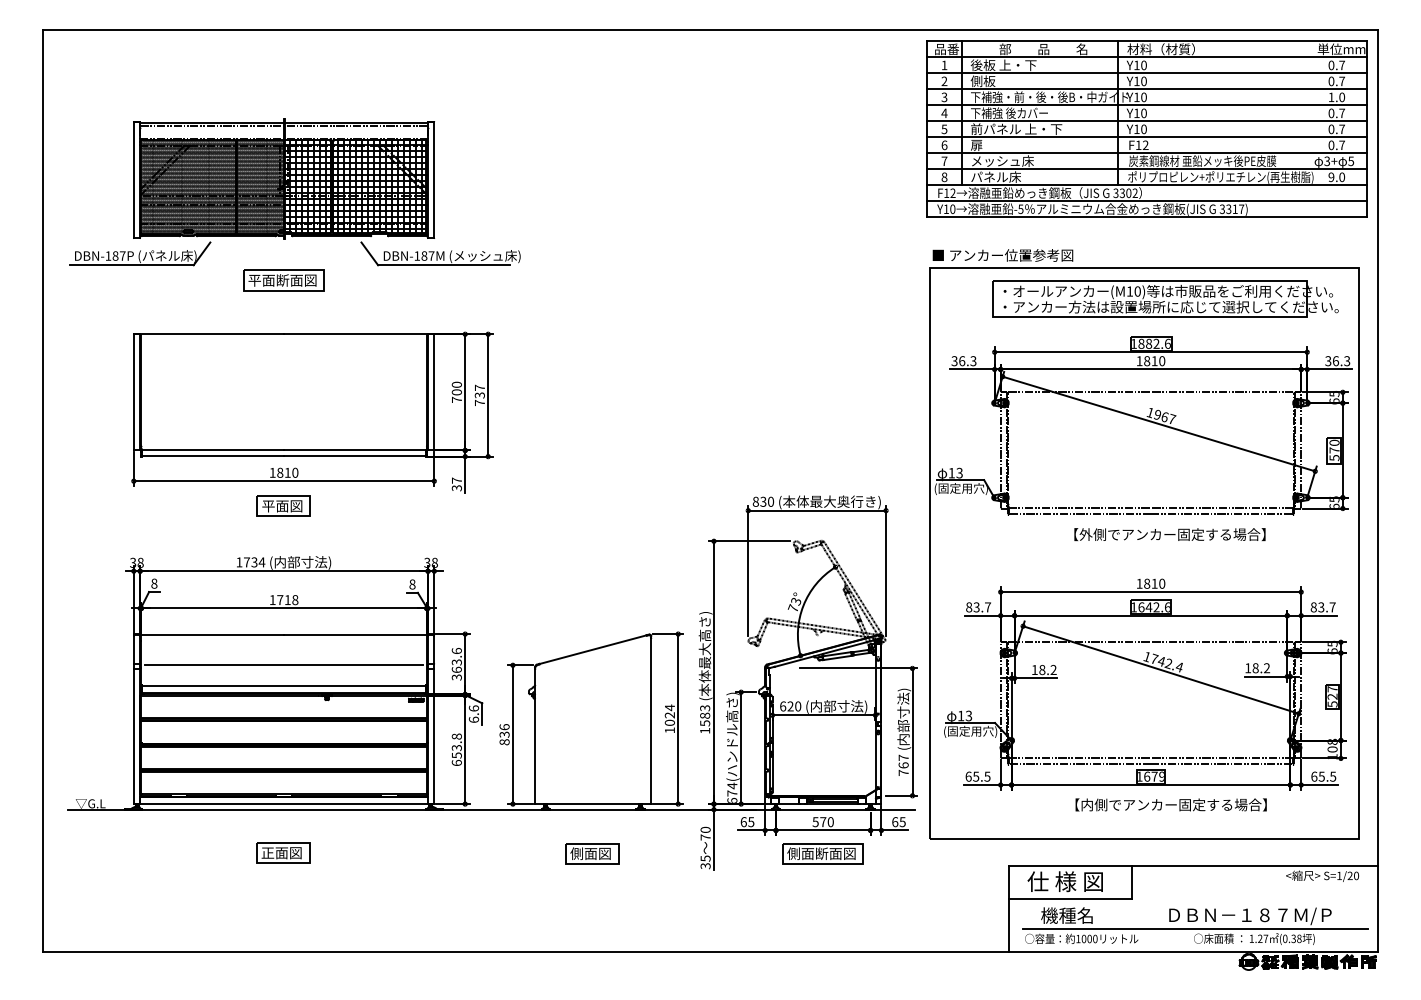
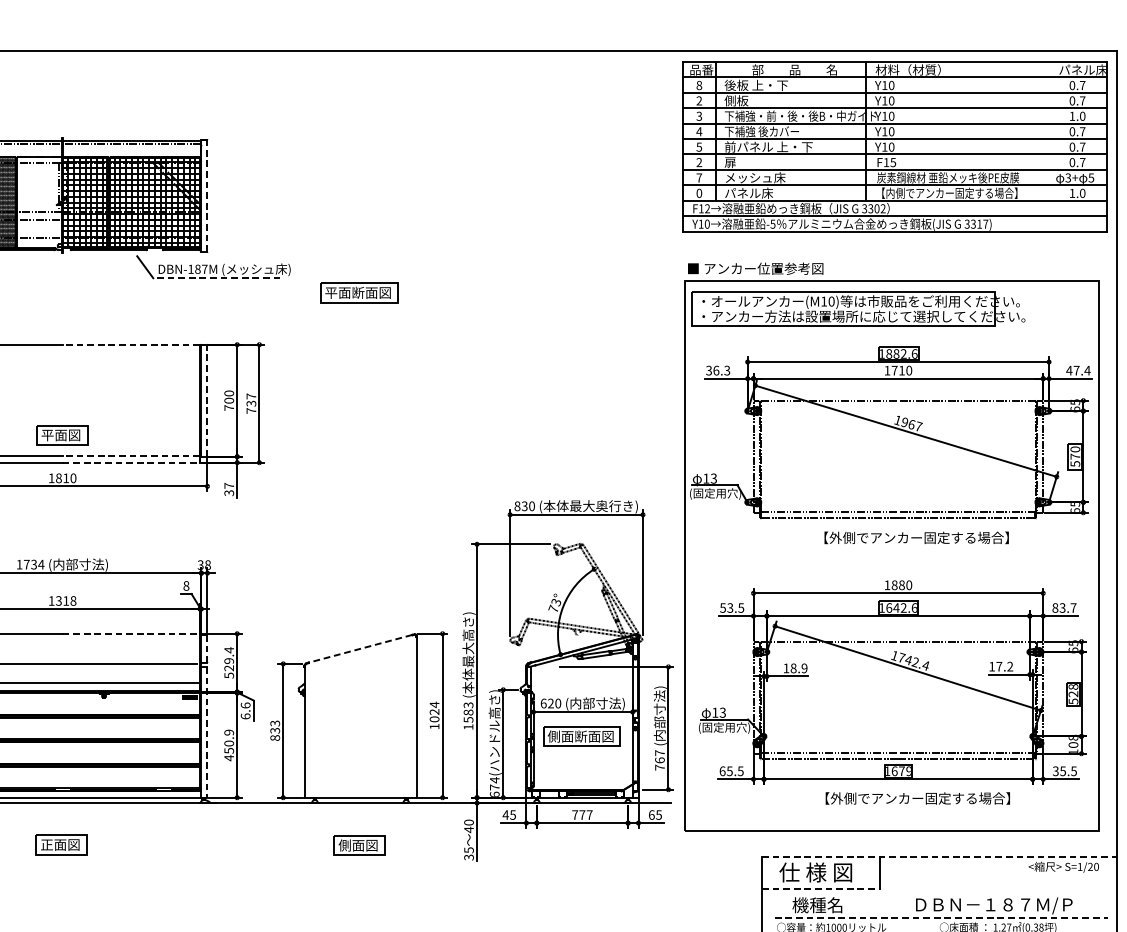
text: (1341, 49) -> (1082, 70), 単位mm -> パネル床
text: (944, 65) -> (699, 85), 1 -> 8
text: (944, 145) -> (699, 162), 6 -> 2
text: (1145, 145) -> (893, 162), F12 -> F15
text: (944, 177) -> (699, 193), 8 -> 0
text: (1220, 177) -> (965, 193), ポリプロピレン+ポリエチレン(再生樹脂) -> 【内側でアンカー固定する場合】
text: (1331, 177) -> (1072, 193), 9.0 -> 1.0
line: (434, 180) -> (207, 196), solid -> dashed
hatch: (260, 186) -> (39, 202), removed
line: (444, 265) -> (217, 278), solid -> dashed
part: (283, 280) -> (358, 292), moved
part: (1165, 298) -> (858, 308), moved
line: (354, 334) -> (130, 344), solid -> dashed
text: (1147, 361) -> (895, 370), 1810 -> 1710
text: (1337, 361) -> (1078, 370), 36.3 -> 47.4
line: (434, 392) -> (207, 400), solid -> dashed
line: (354, 449) -> (130, 455), solid -> dashed
line: (355, 456) -> (131, 462), solid -> dashed
part: (283, 505) -> (62, 434), moved
text: (1154, 583) -> (901, 585), 1810 -> 1880
text: (280, 600) -> (59, 601), 1718 -> 1318
text: (978, 607) -> (732, 608), 83.7 -> 53.5
line: (355, 634) -> (131, 634), solid -> dashed
line: (592, 649) -> (359, 648), solid -> dashed
text: (456, 663) -> (228, 662), 363.6 -> 529.4
text: (1255, 668) -> (999, 666), 18.2 -> 17.2
text: (1053, 670) -> (804, 668), 18.2 -> 18.9
text: (1332, 689) -> (1073, 687), 527 -> 528
line: (434, 720) -> (207, 717), solid -> dashed
text: (504, 727) -> (275, 723), 836 -> 833
text: (456, 749) -> (228, 745), 653.8 -> 450.9
text: (1314, 776) -> (1056, 771), 65.5 -> 35.5
text: (1086, 804) -> (836, 798), 【内側でアンカー固定する場合】 -> 【外側でアンカー固定する場合】
text: (743, 822) -> (505, 815), 65 -> 45
text: (822, 822) -> (581, 815), 570 -> 777
text: (705, 837) -> (468, 829), 70 -> 40
part: (822, 853) -> (581, 736), moved
line: (1194, 865) -> (940, 856), solid -> dashed
line: (1071, 898) -> (821, 888), solid -> dashed
line: (1195, 928) -> (941, 917), solid -> dashed

